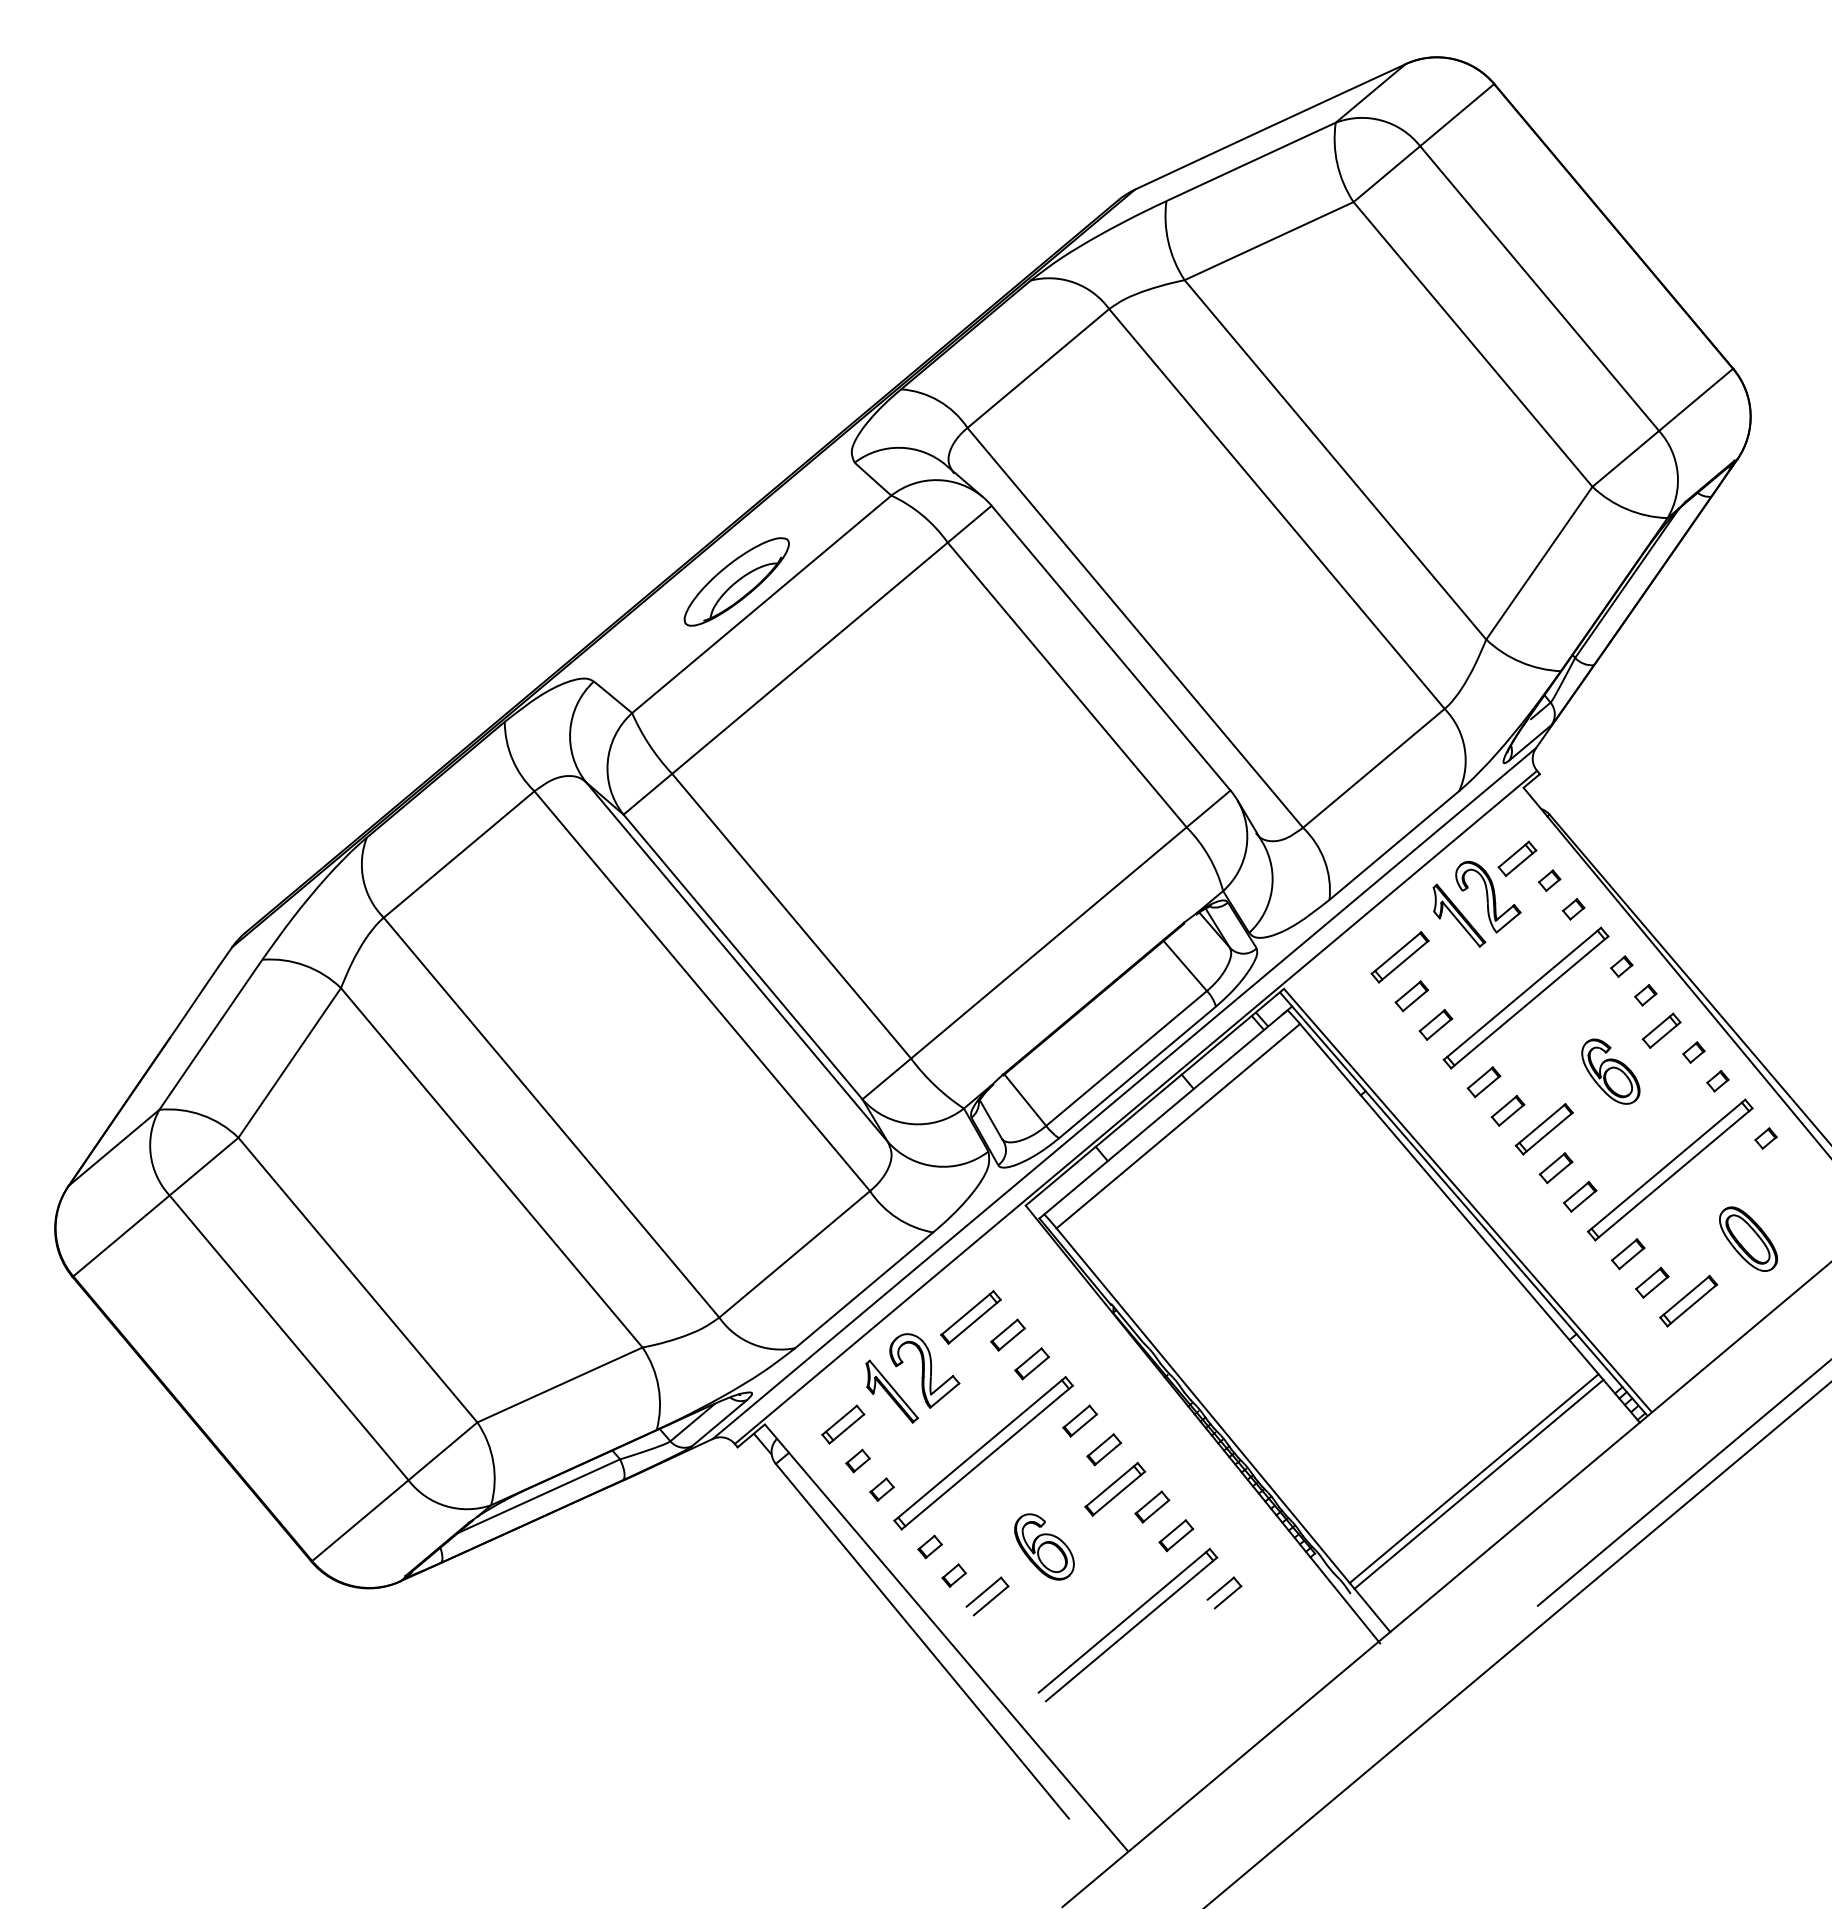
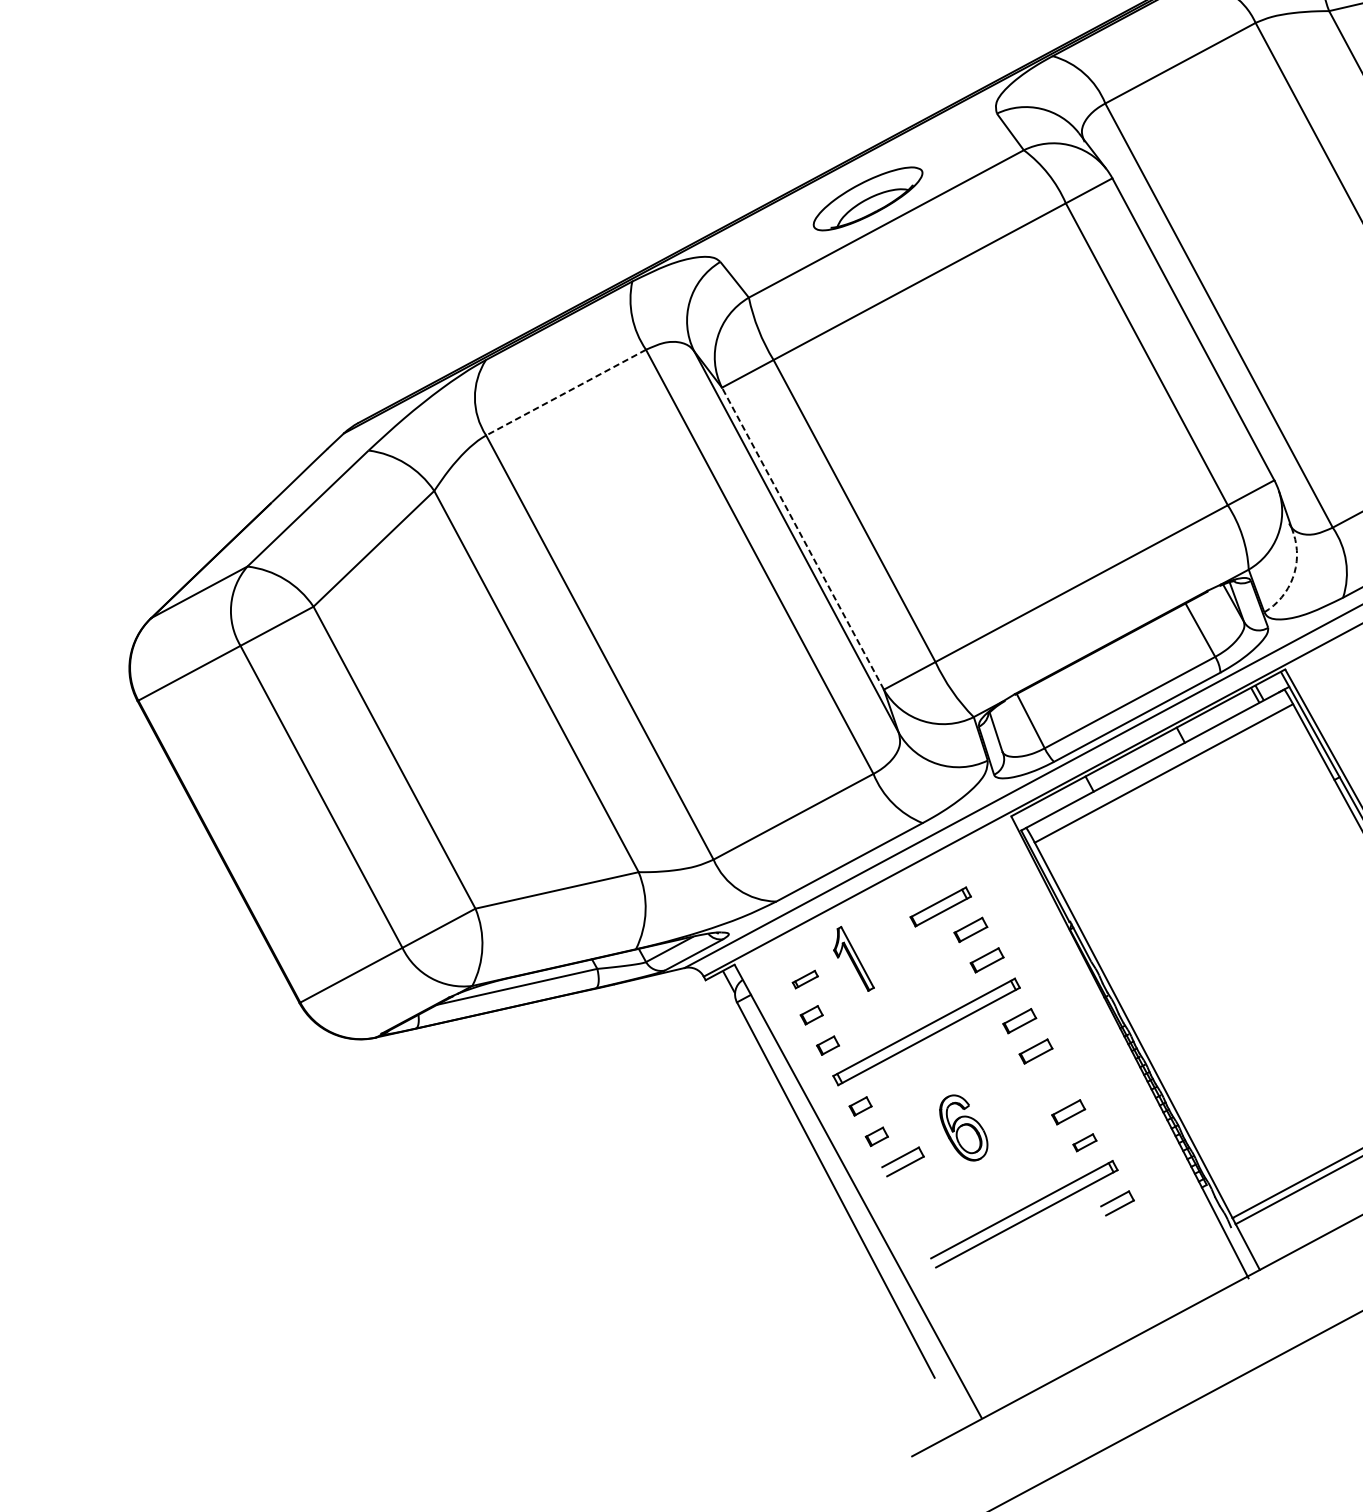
line: (458, 854) -> (565, 392), solid -> dashed
arc: (1271, 890) -> (1292, 578), solid -> dashed
line: (743, 957) -> (803, 539), solid -> dashed
part: (924, 1370) -> (888, 946), removed
part: (843, 1424) -> (805, 979), size x0.6
part: (1115, 1489) -> (1038, 1089), removed
part: (1176, 1535) -> (1085, 1142), size x0.7

